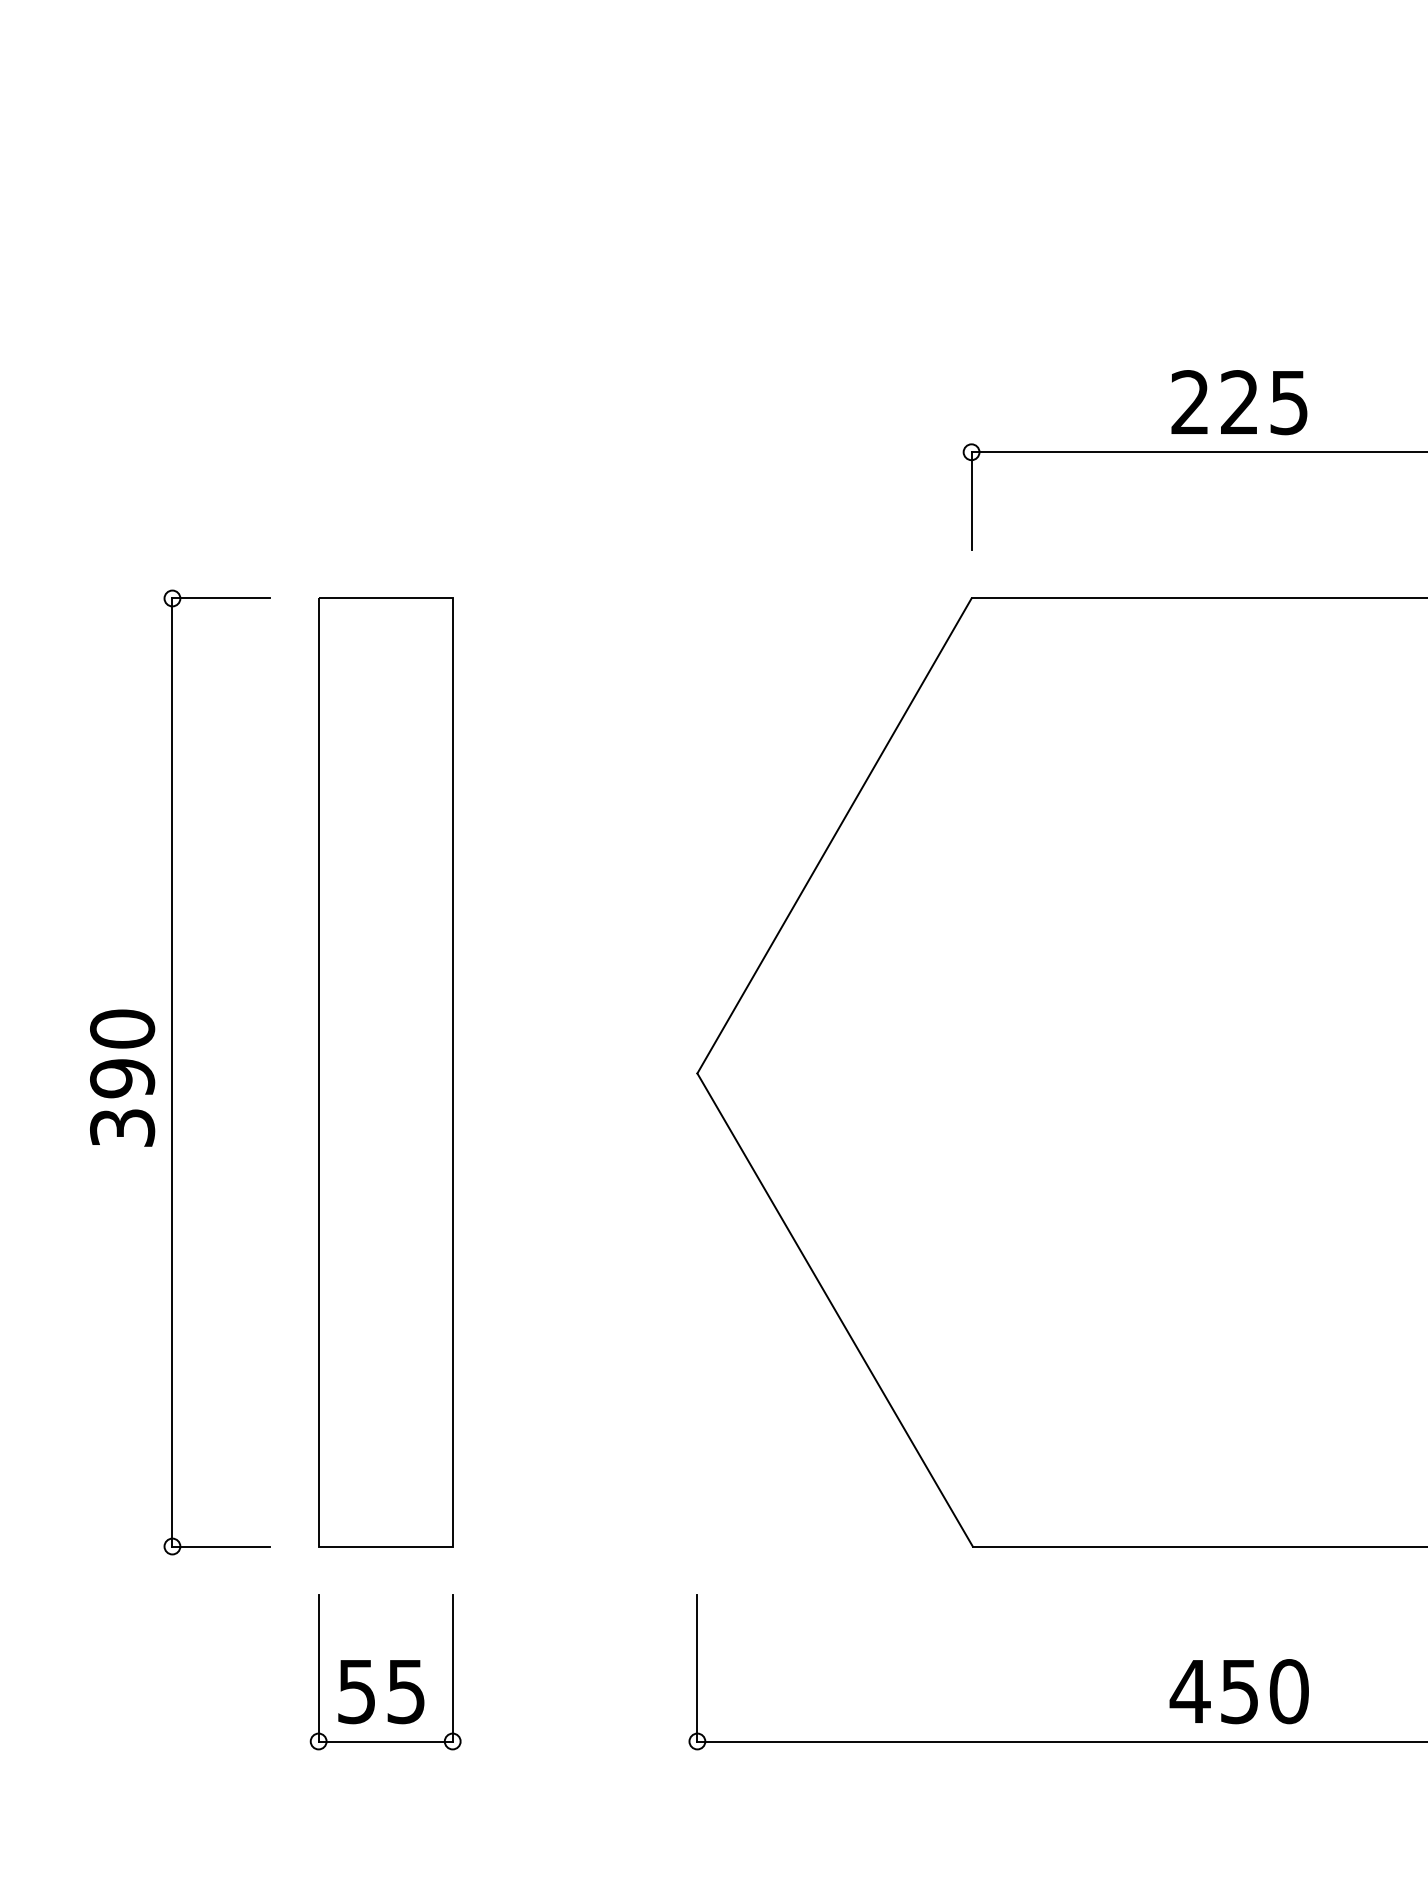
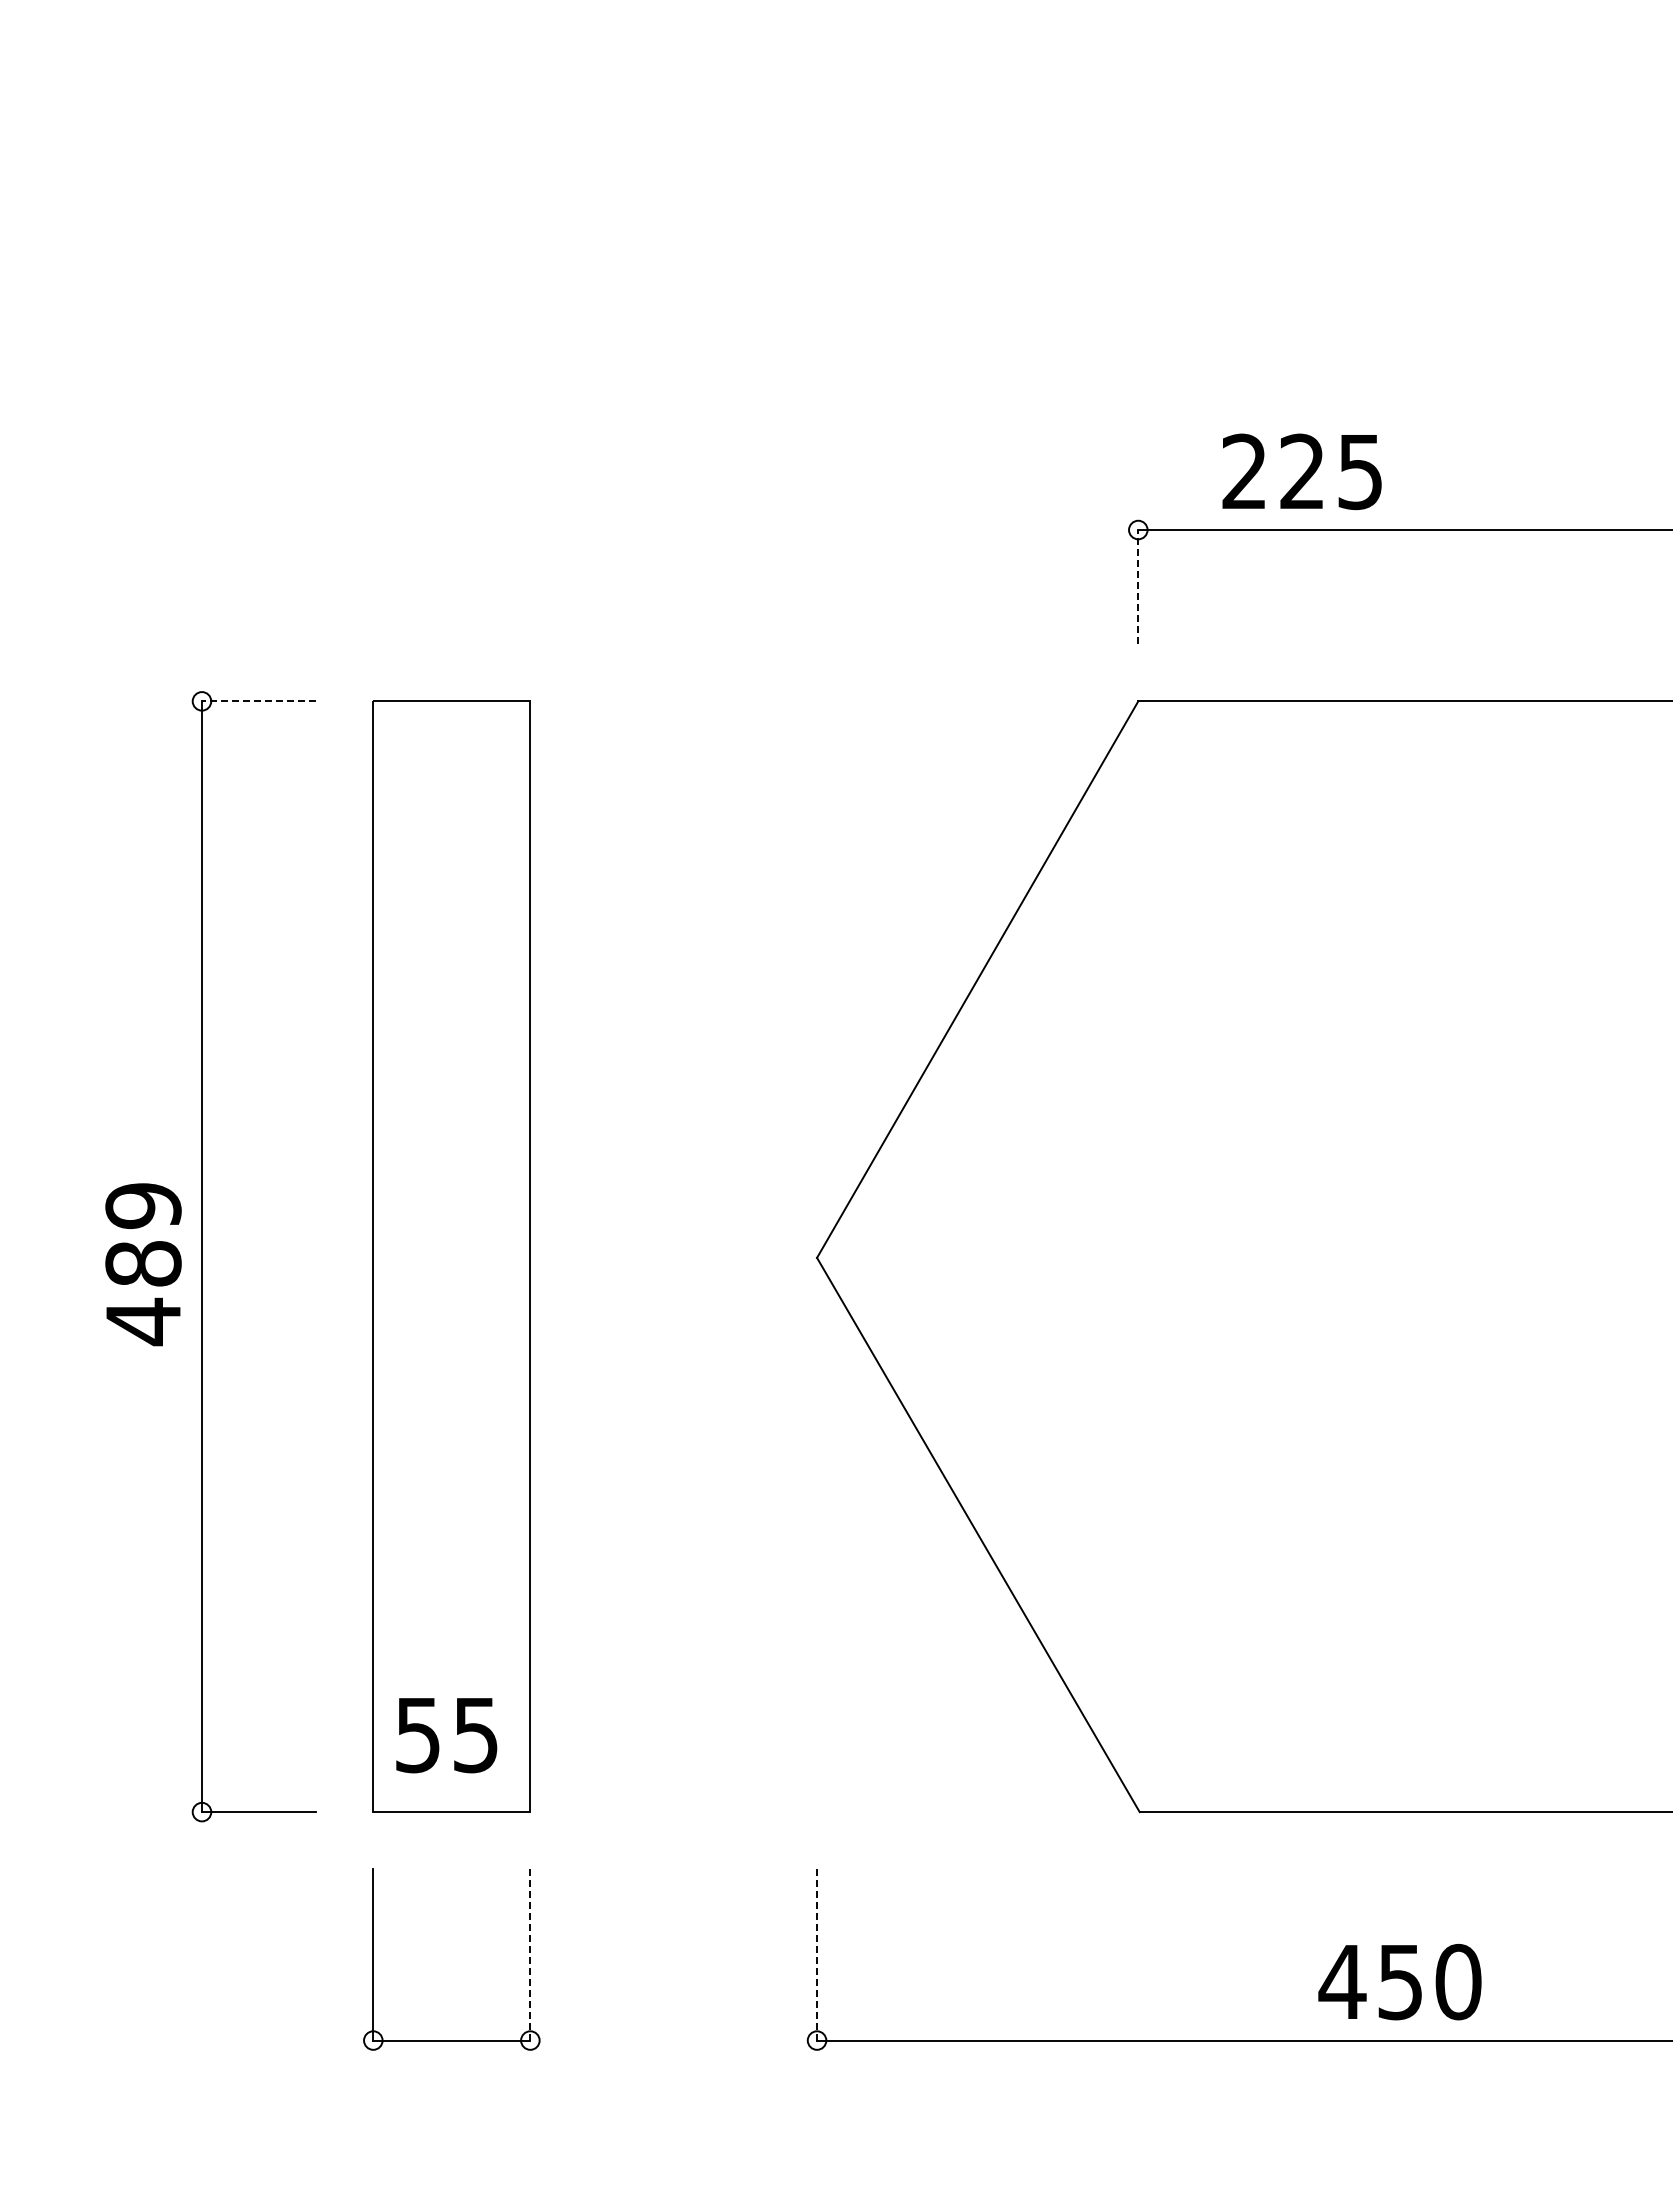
text: (1238, 402) -> (1301, 471), moved
line: (971, 500) -> (1138, 586), solid -> dashed
line: (220, 598) -> (258, 701), solid -> dashed
text: (122, 1079) -> (143, 1264), 390 -> 489
line: (452, 1668) -> (530, 1954), solid -> dashed
line: (697, 1668) -> (817, 1954), solid -> dashed
text: (381, 1691) -> (446, 1735), moved
text: (1238, 1691) -> (1399, 1981), moved

